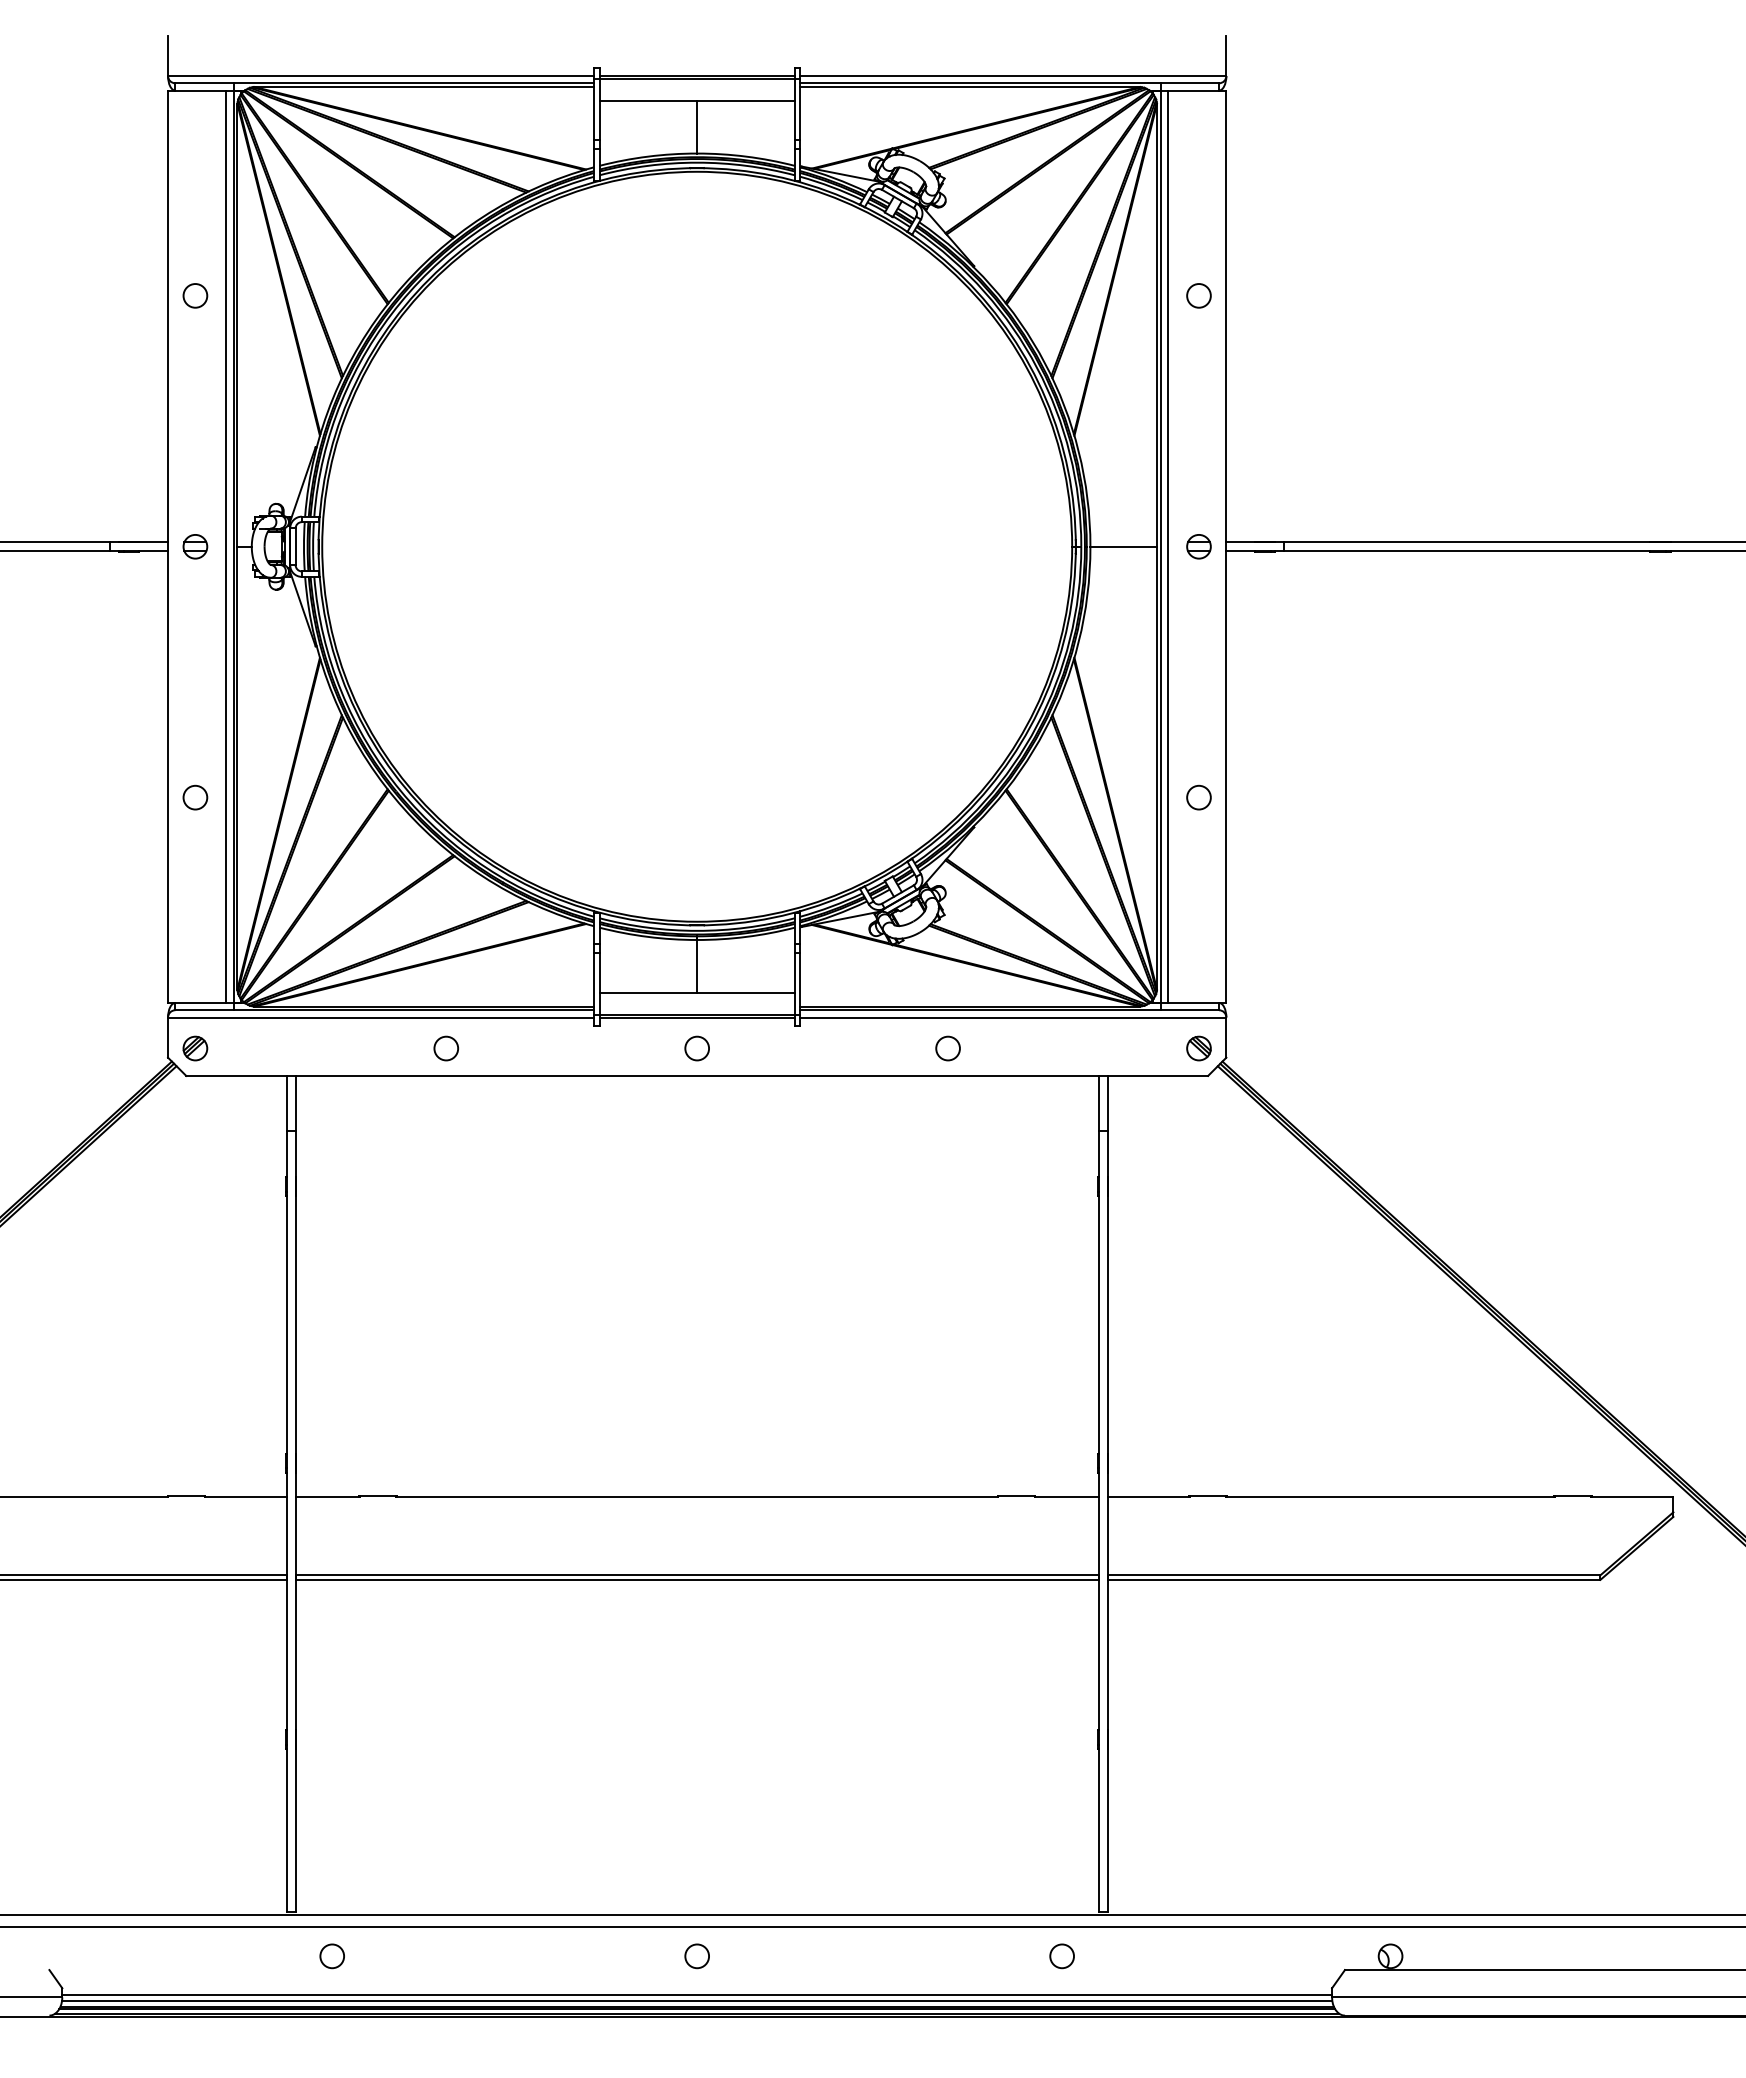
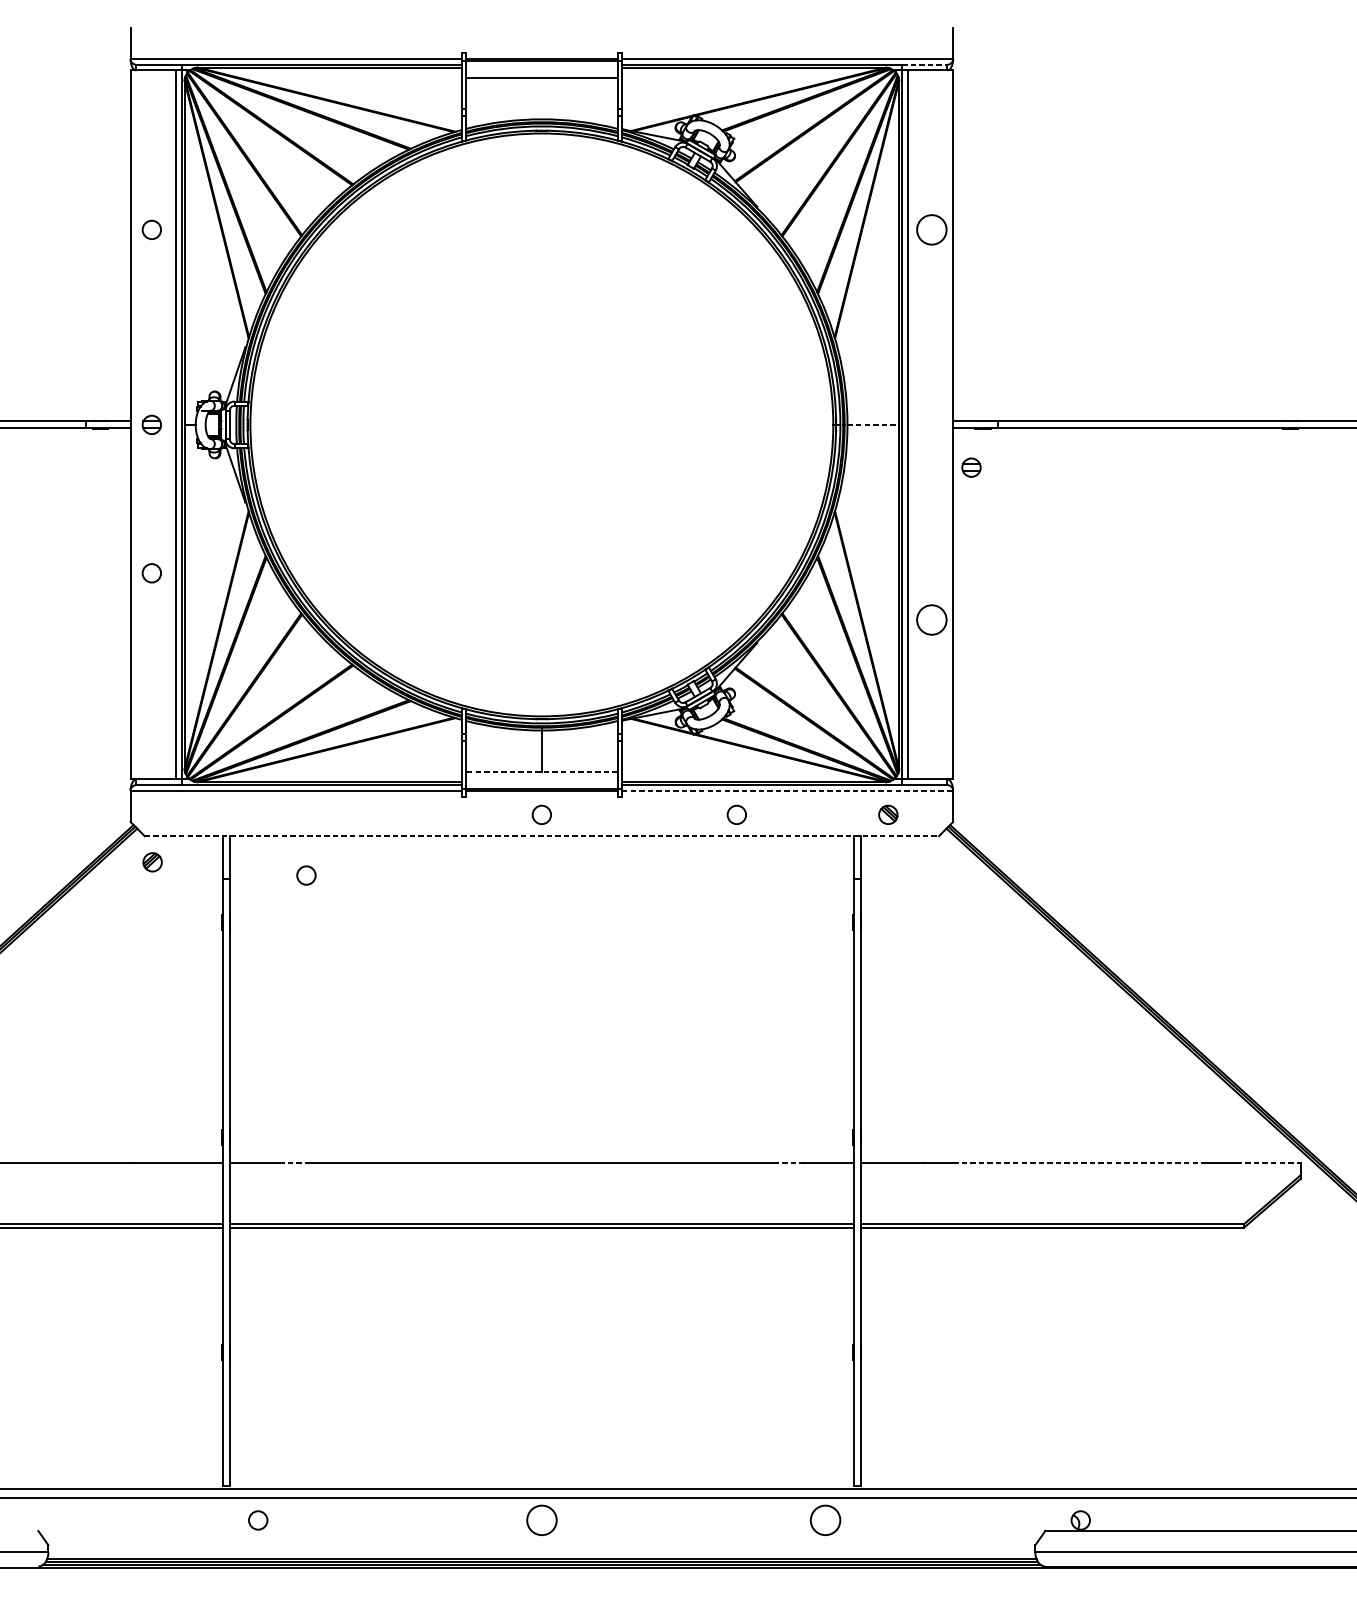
line: (1190, 83) -> (925, 64), solid -> dashed
line: (697, 126) -> (542, 98), removed
circle: (1198, 295) -> (931, 229), size x1.6
line: (1124, 546) -> (873, 424), solid -> dashed
part: (1198, 546) -> (971, 467), moved
circle: (195, 797) -> (151, 573), moved
circle: (1198, 797) -> (931, 619), size x1.6
line: (697, 992) -> (542, 771), solid -> dashed
line: (1013, 1017) -> (787, 790), solid -> dashed
part: (195, 1048) -> (152, 862), moved
circle: (446, 1048) -> (306, 875), moved
part: (1198, 1048) -> (887, 814), moved
line: (697, 1075) -> (542, 835), solid -> dashed
line: (377, 1496) -> (293, 1163), solid -> dashed
line: (1016, 1496) -> (790, 1163), solid -> dashed
line: (1391, 1496) -> (1081, 1163), solid -> dashed
line: (1632, 1496) -> (1268, 1163), solid -> dashed
circle: (696, 1956) -> (541, 1520), size x1.6
circle: (1061, 1956) -> (825, 1520), size x1.6
line: (697, 1994) -> (542, 1550), removed
line: (697, 2001) -> (542, 1555), removed

